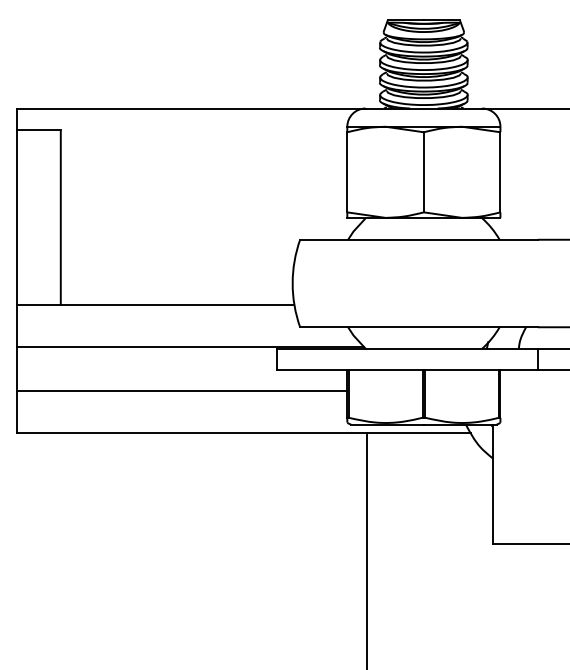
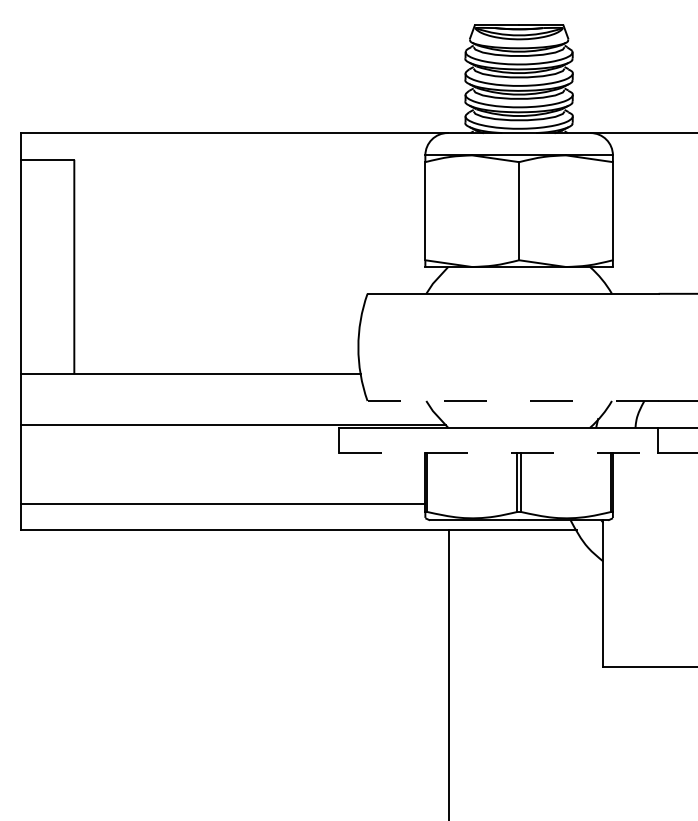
line: (418, 327) -> (512, 401), solid -> dashed
line: (407, 370) -> (499, 453), solid -> dashed
line: (182, 390) -> (223, 502), moved

